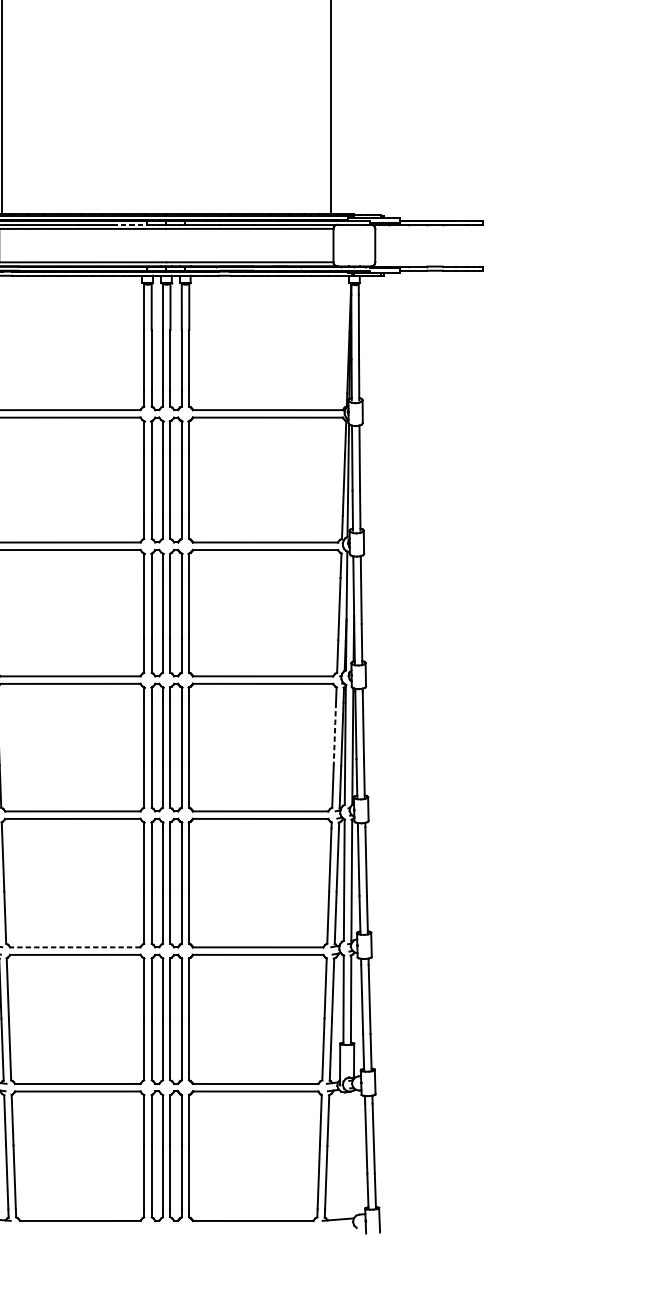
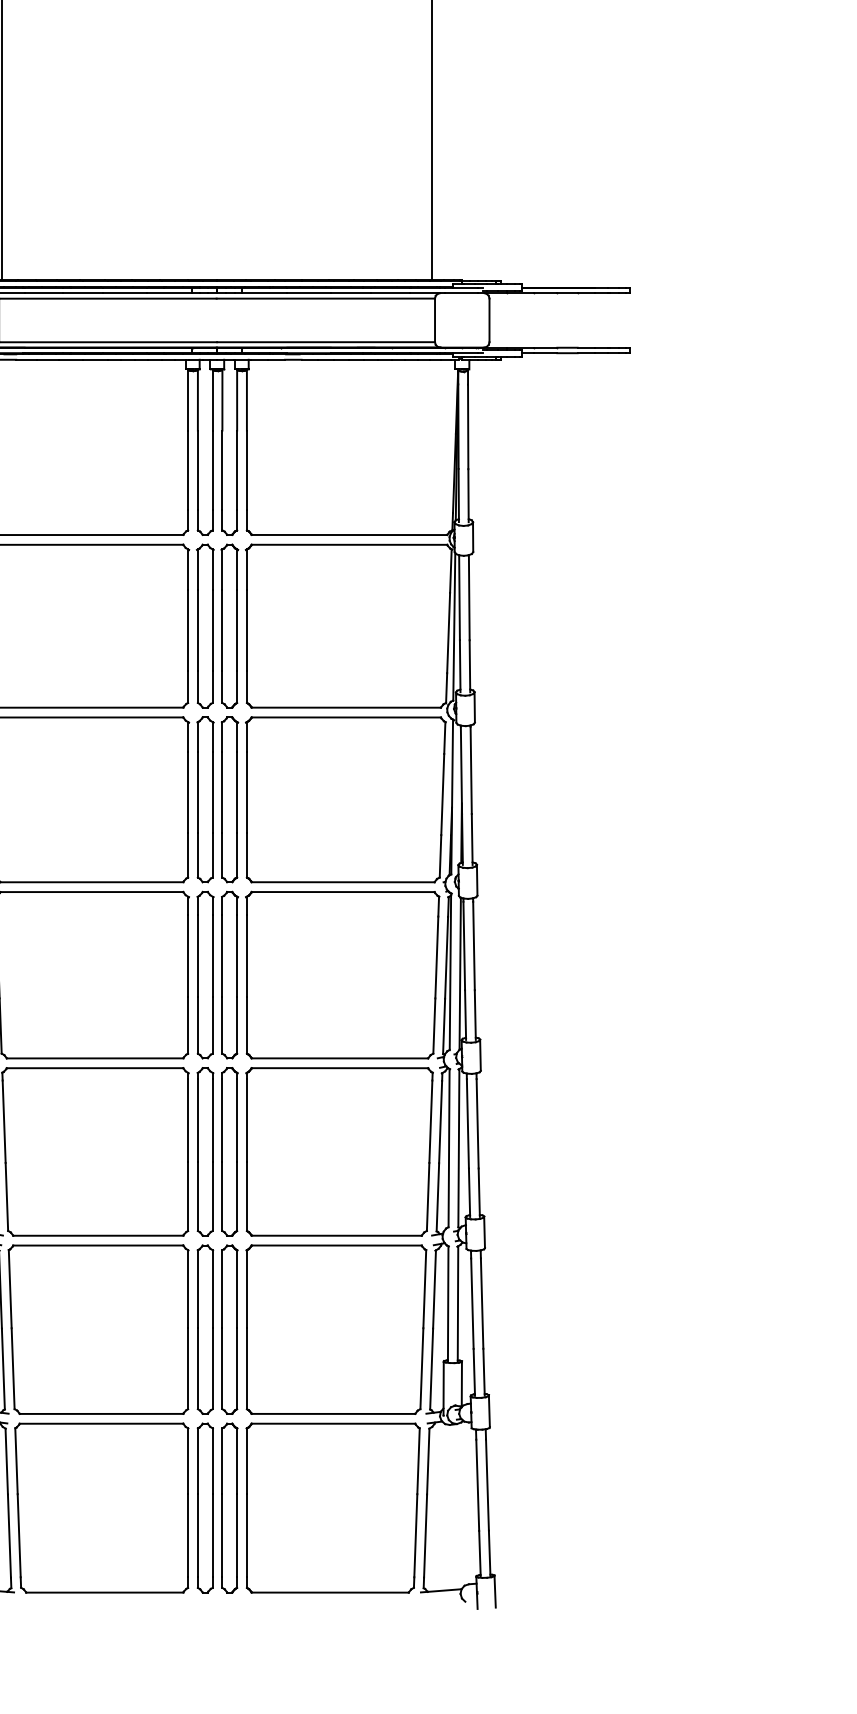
line: (129, 224) -> (169, 293), dashed -> solid
line: (334, 734) -> (436, 957), dashed -> solid
line: (74, 947) -> (97, 1235), dashed -> solid

